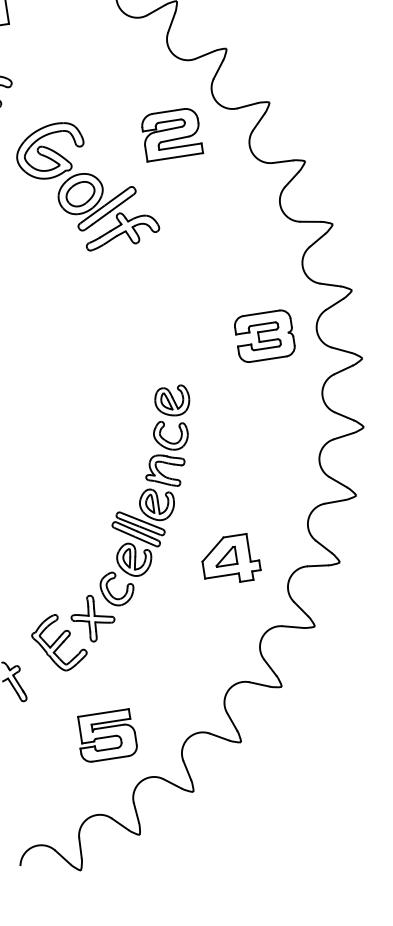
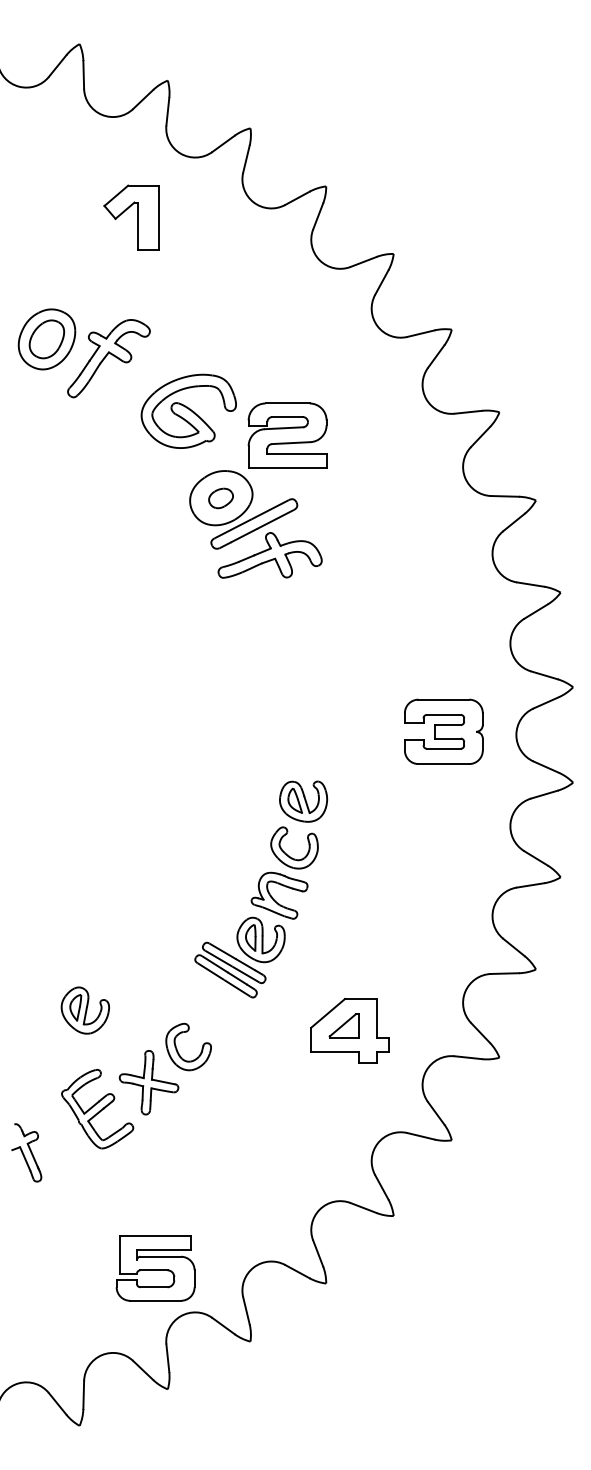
part: (171, 134) -> (287, 435), moved
part: (50, 150) -> (188, 410), moved
part: (80, 194) -> (220, 498), size x0.6
part: (133, 559) -> (84, 1010), moved
part: (106, 735) -> (155, 1268), moved

